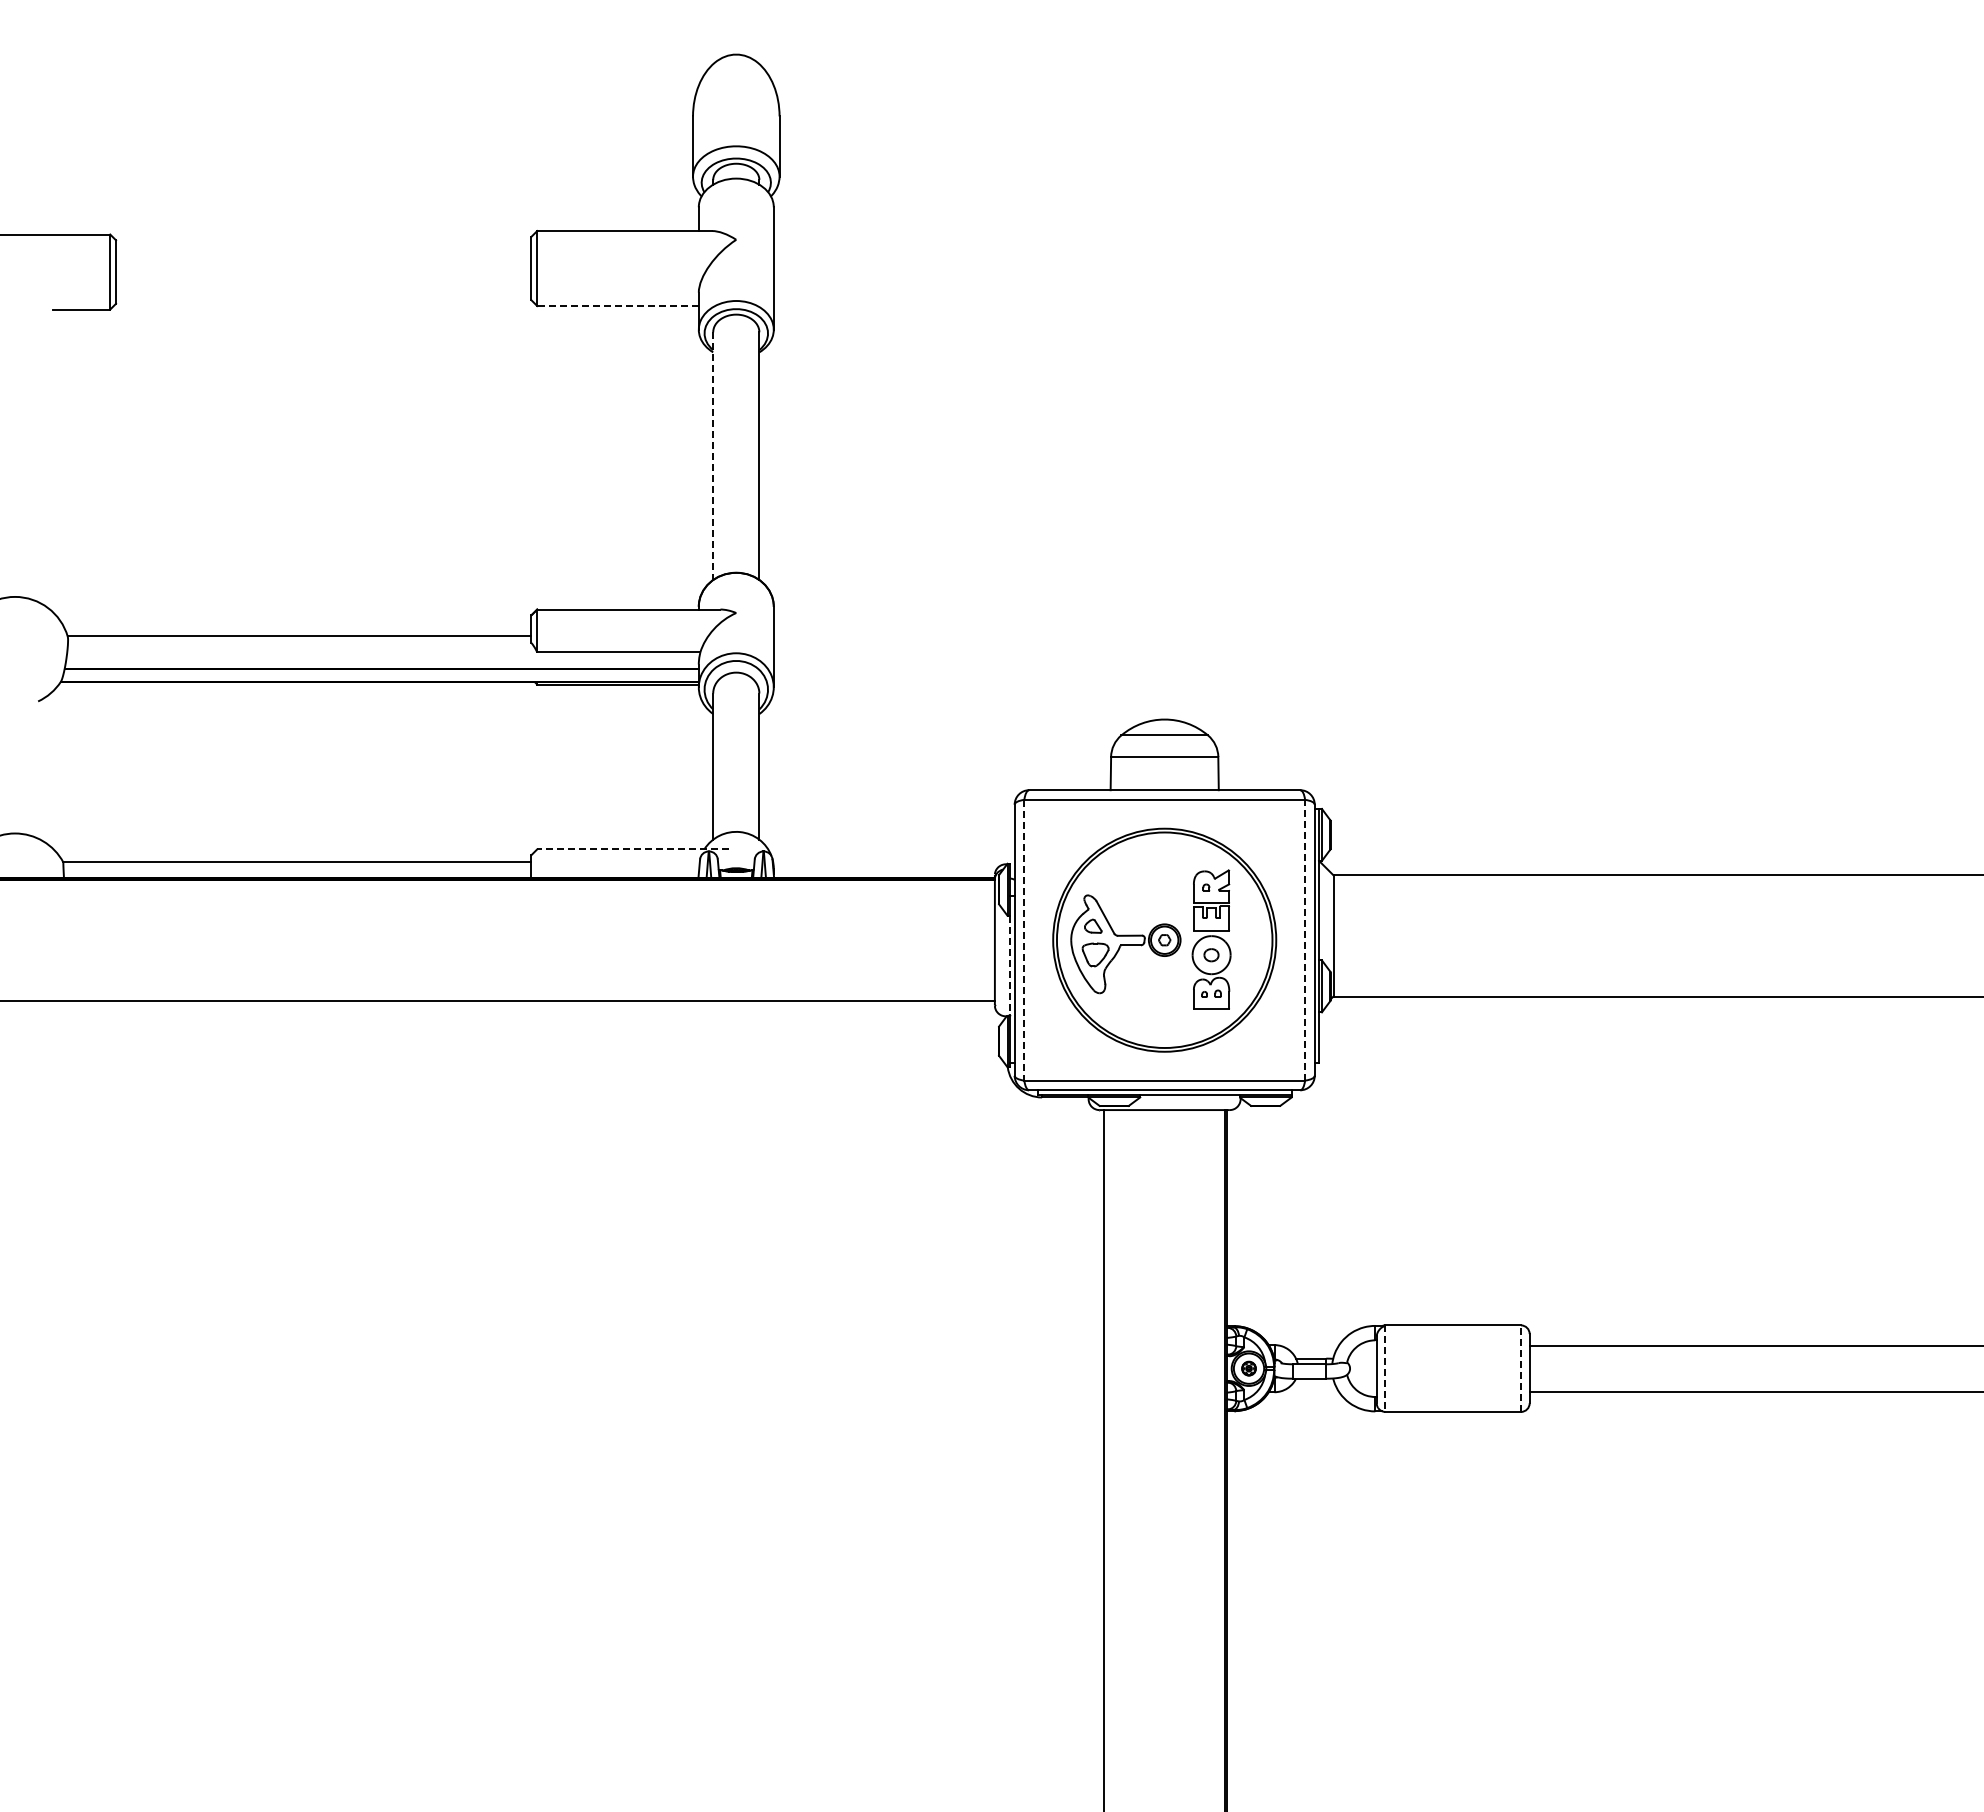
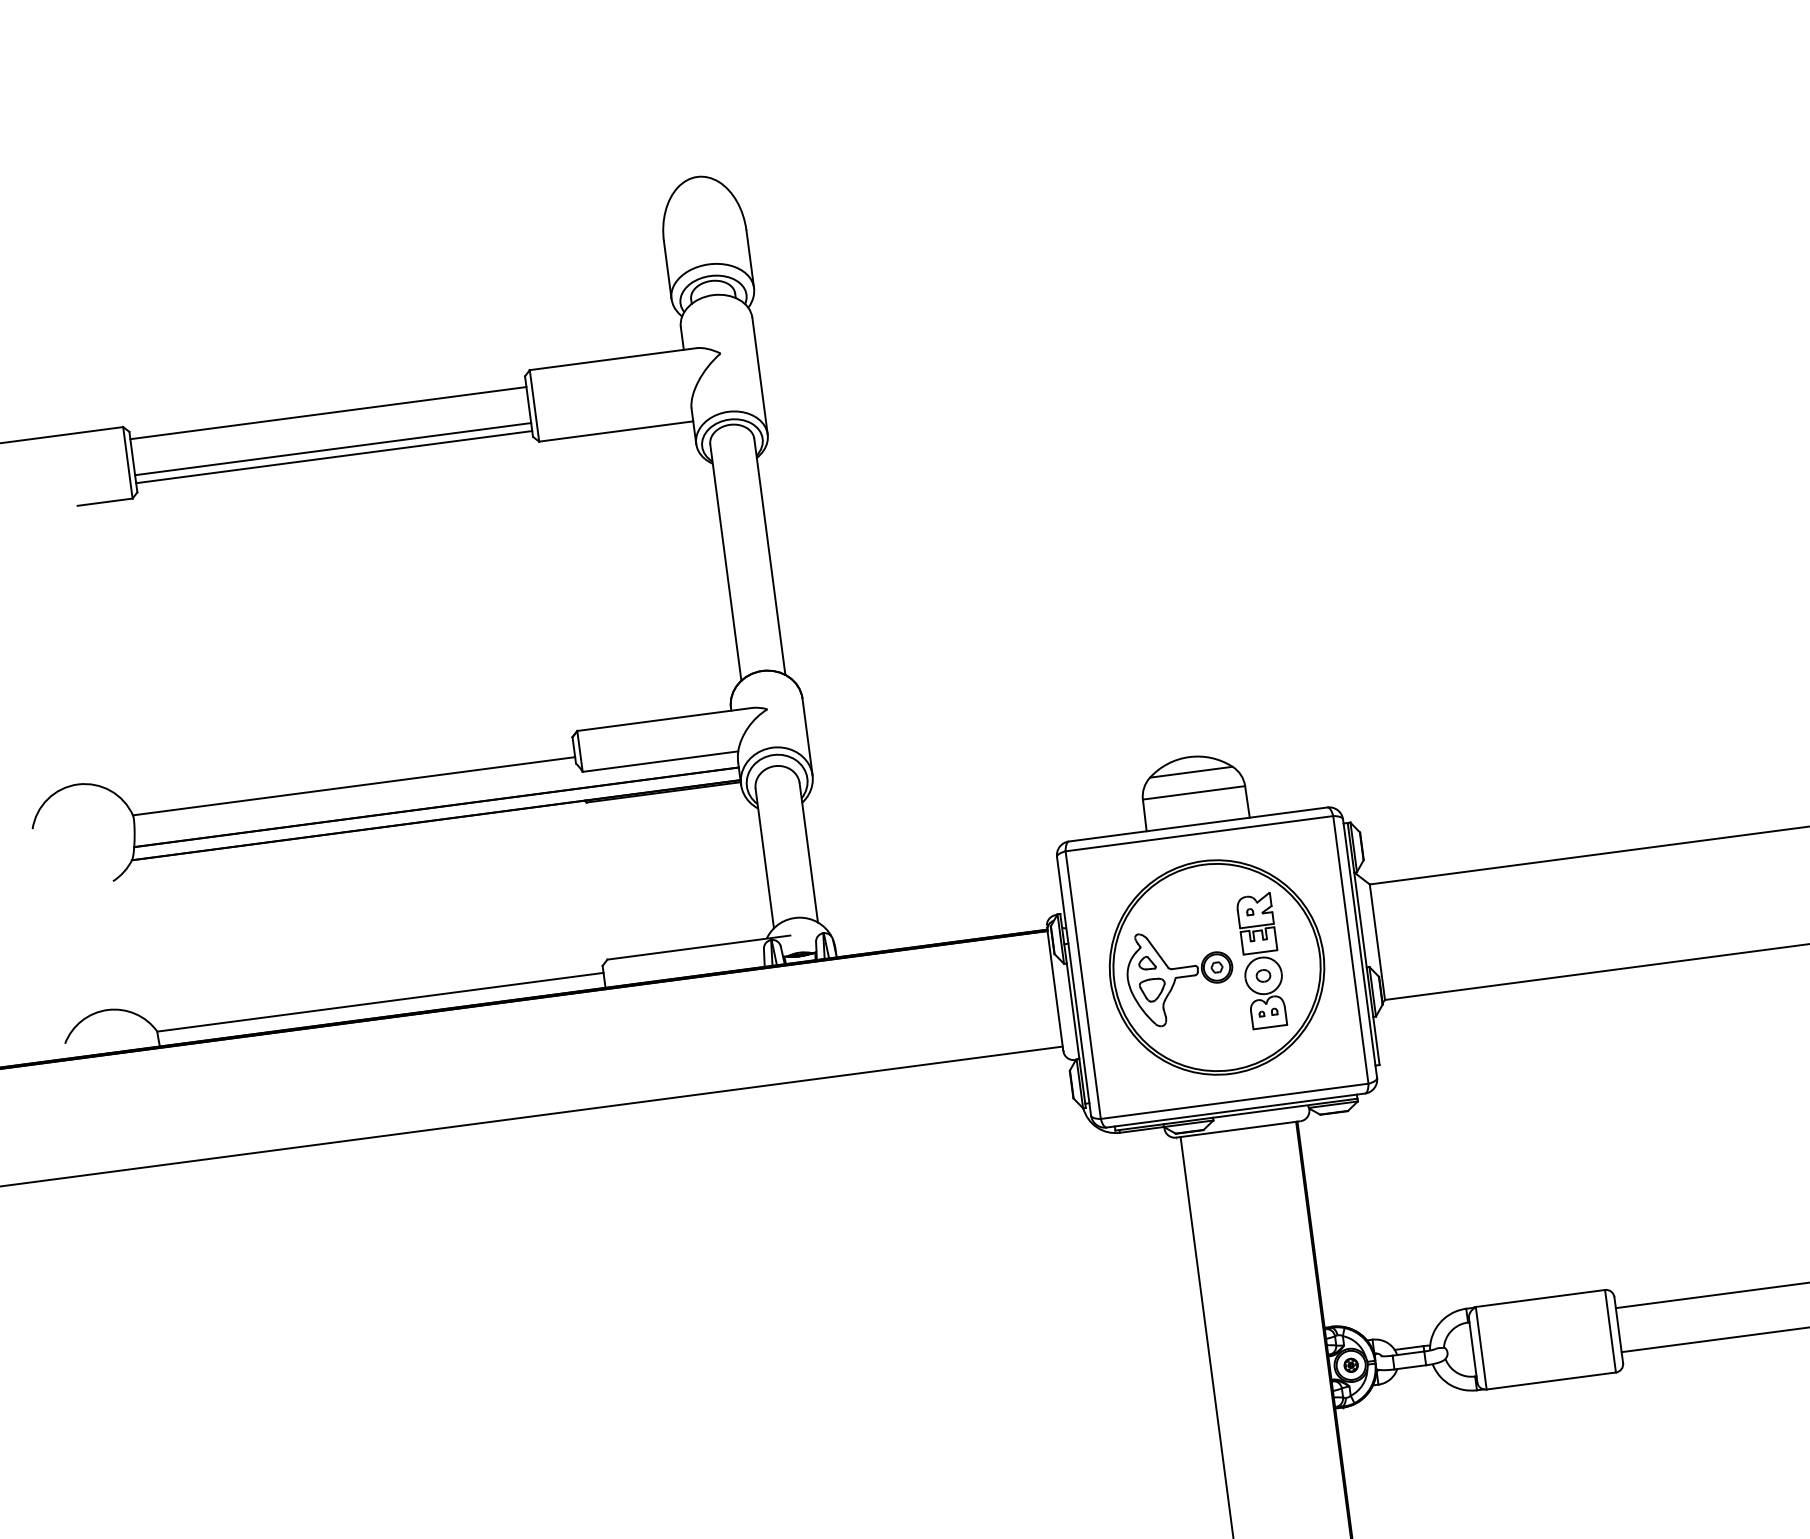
line: (323, 248) -> (328, 413), added
line: (323, 285) -> (332, 448), added
line: (323, 294) -> (333, 457), added
line: (618, 306) -> (616, 431), dashed -> solid
line: (713, 456) -> (726, 562), dashed -> solid
line: (633, 849) -> (699, 947), dashed -> solid
line: (1305, 939) -> (1351, 949), dashed -> solid
line: (1024, 940) -> (1083, 985), dashed -> solid
line: (1010, 965) -> (1073, 1010), dashed -> solid
line: (1521, 1368) -> (1610, 1331), dashed -> solid
line: (1385, 1369) -> (1481, 1349), dashed -> solid

